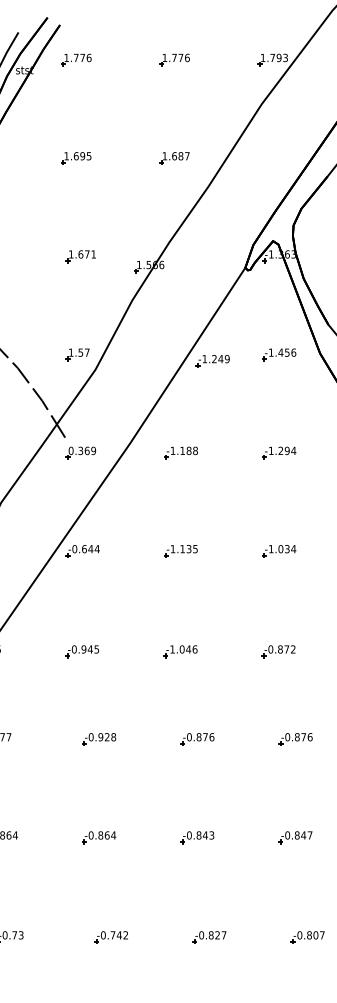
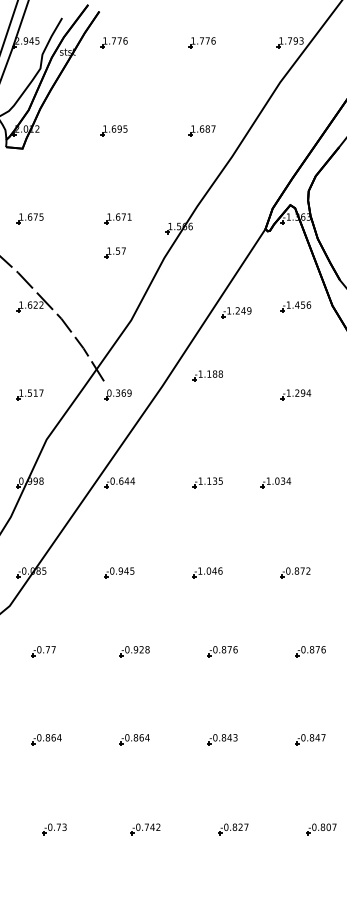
part: (76, 354) -> (114, 252), moved
part: (180, 452) -> (207, 375), moved
part: (278, 550) -> (275, 482), moved

